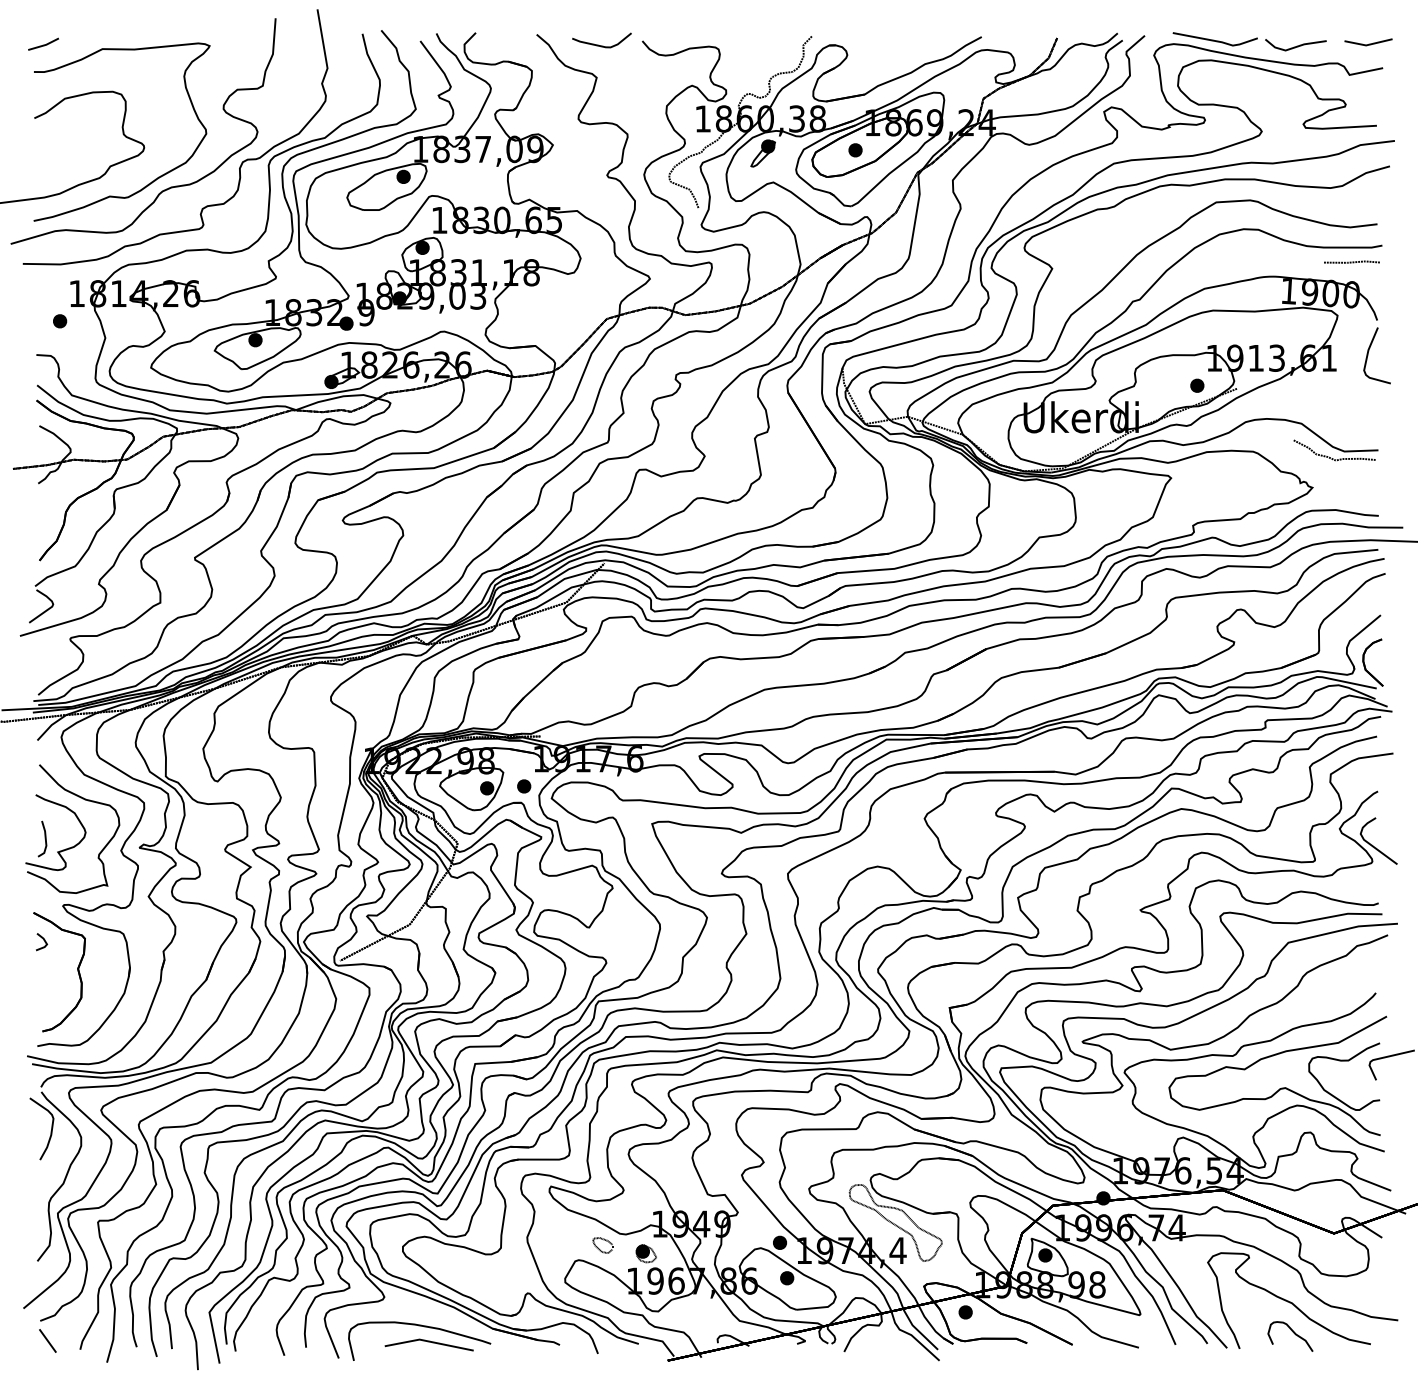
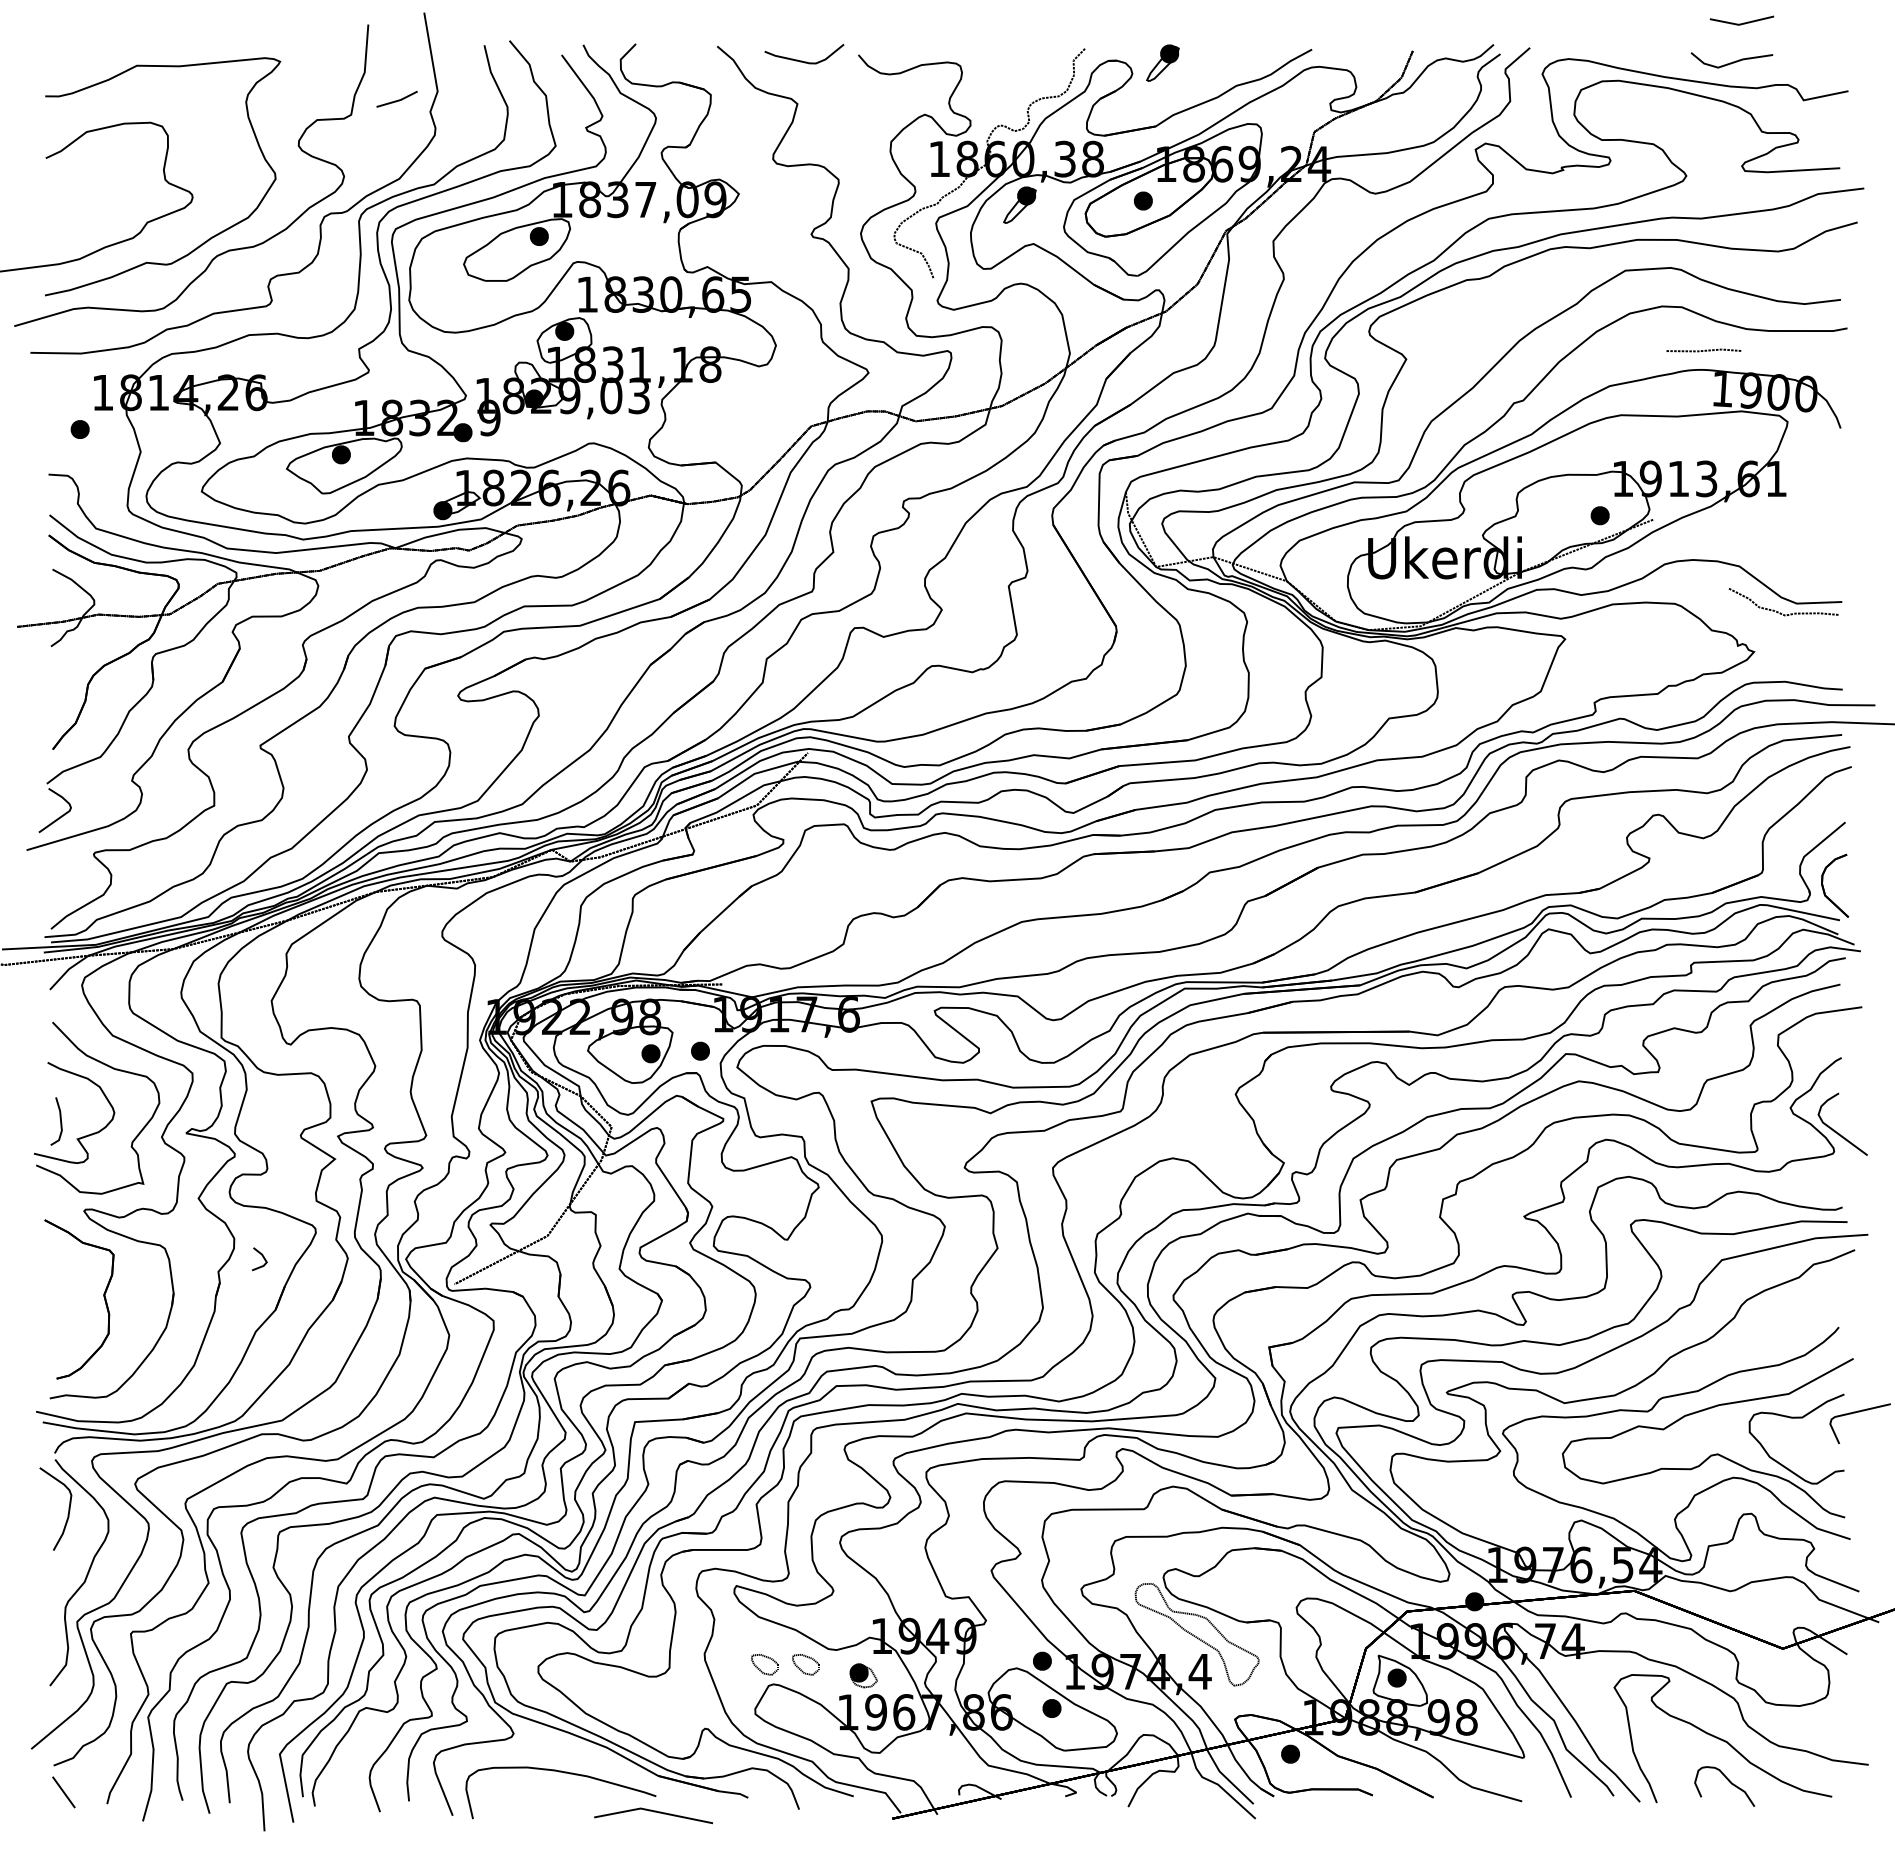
line: (1214, 39) -> (1623, 53), removed
line: (1369, 43) -> (1743, 22), moved
line: (43, 45) -> (396, 100), moved
part: (869, 46) -> (1162, 62), added
line: (1351, 262) -> (1703, 350), moved
curve: (1368, 352) -> (1829, 471), removed
line: (43, 940) -> (262, 1257), moved
part: (568, 1248) -> (759, 1668), added
line: (429, 1342) -> (653, 1812), moved

